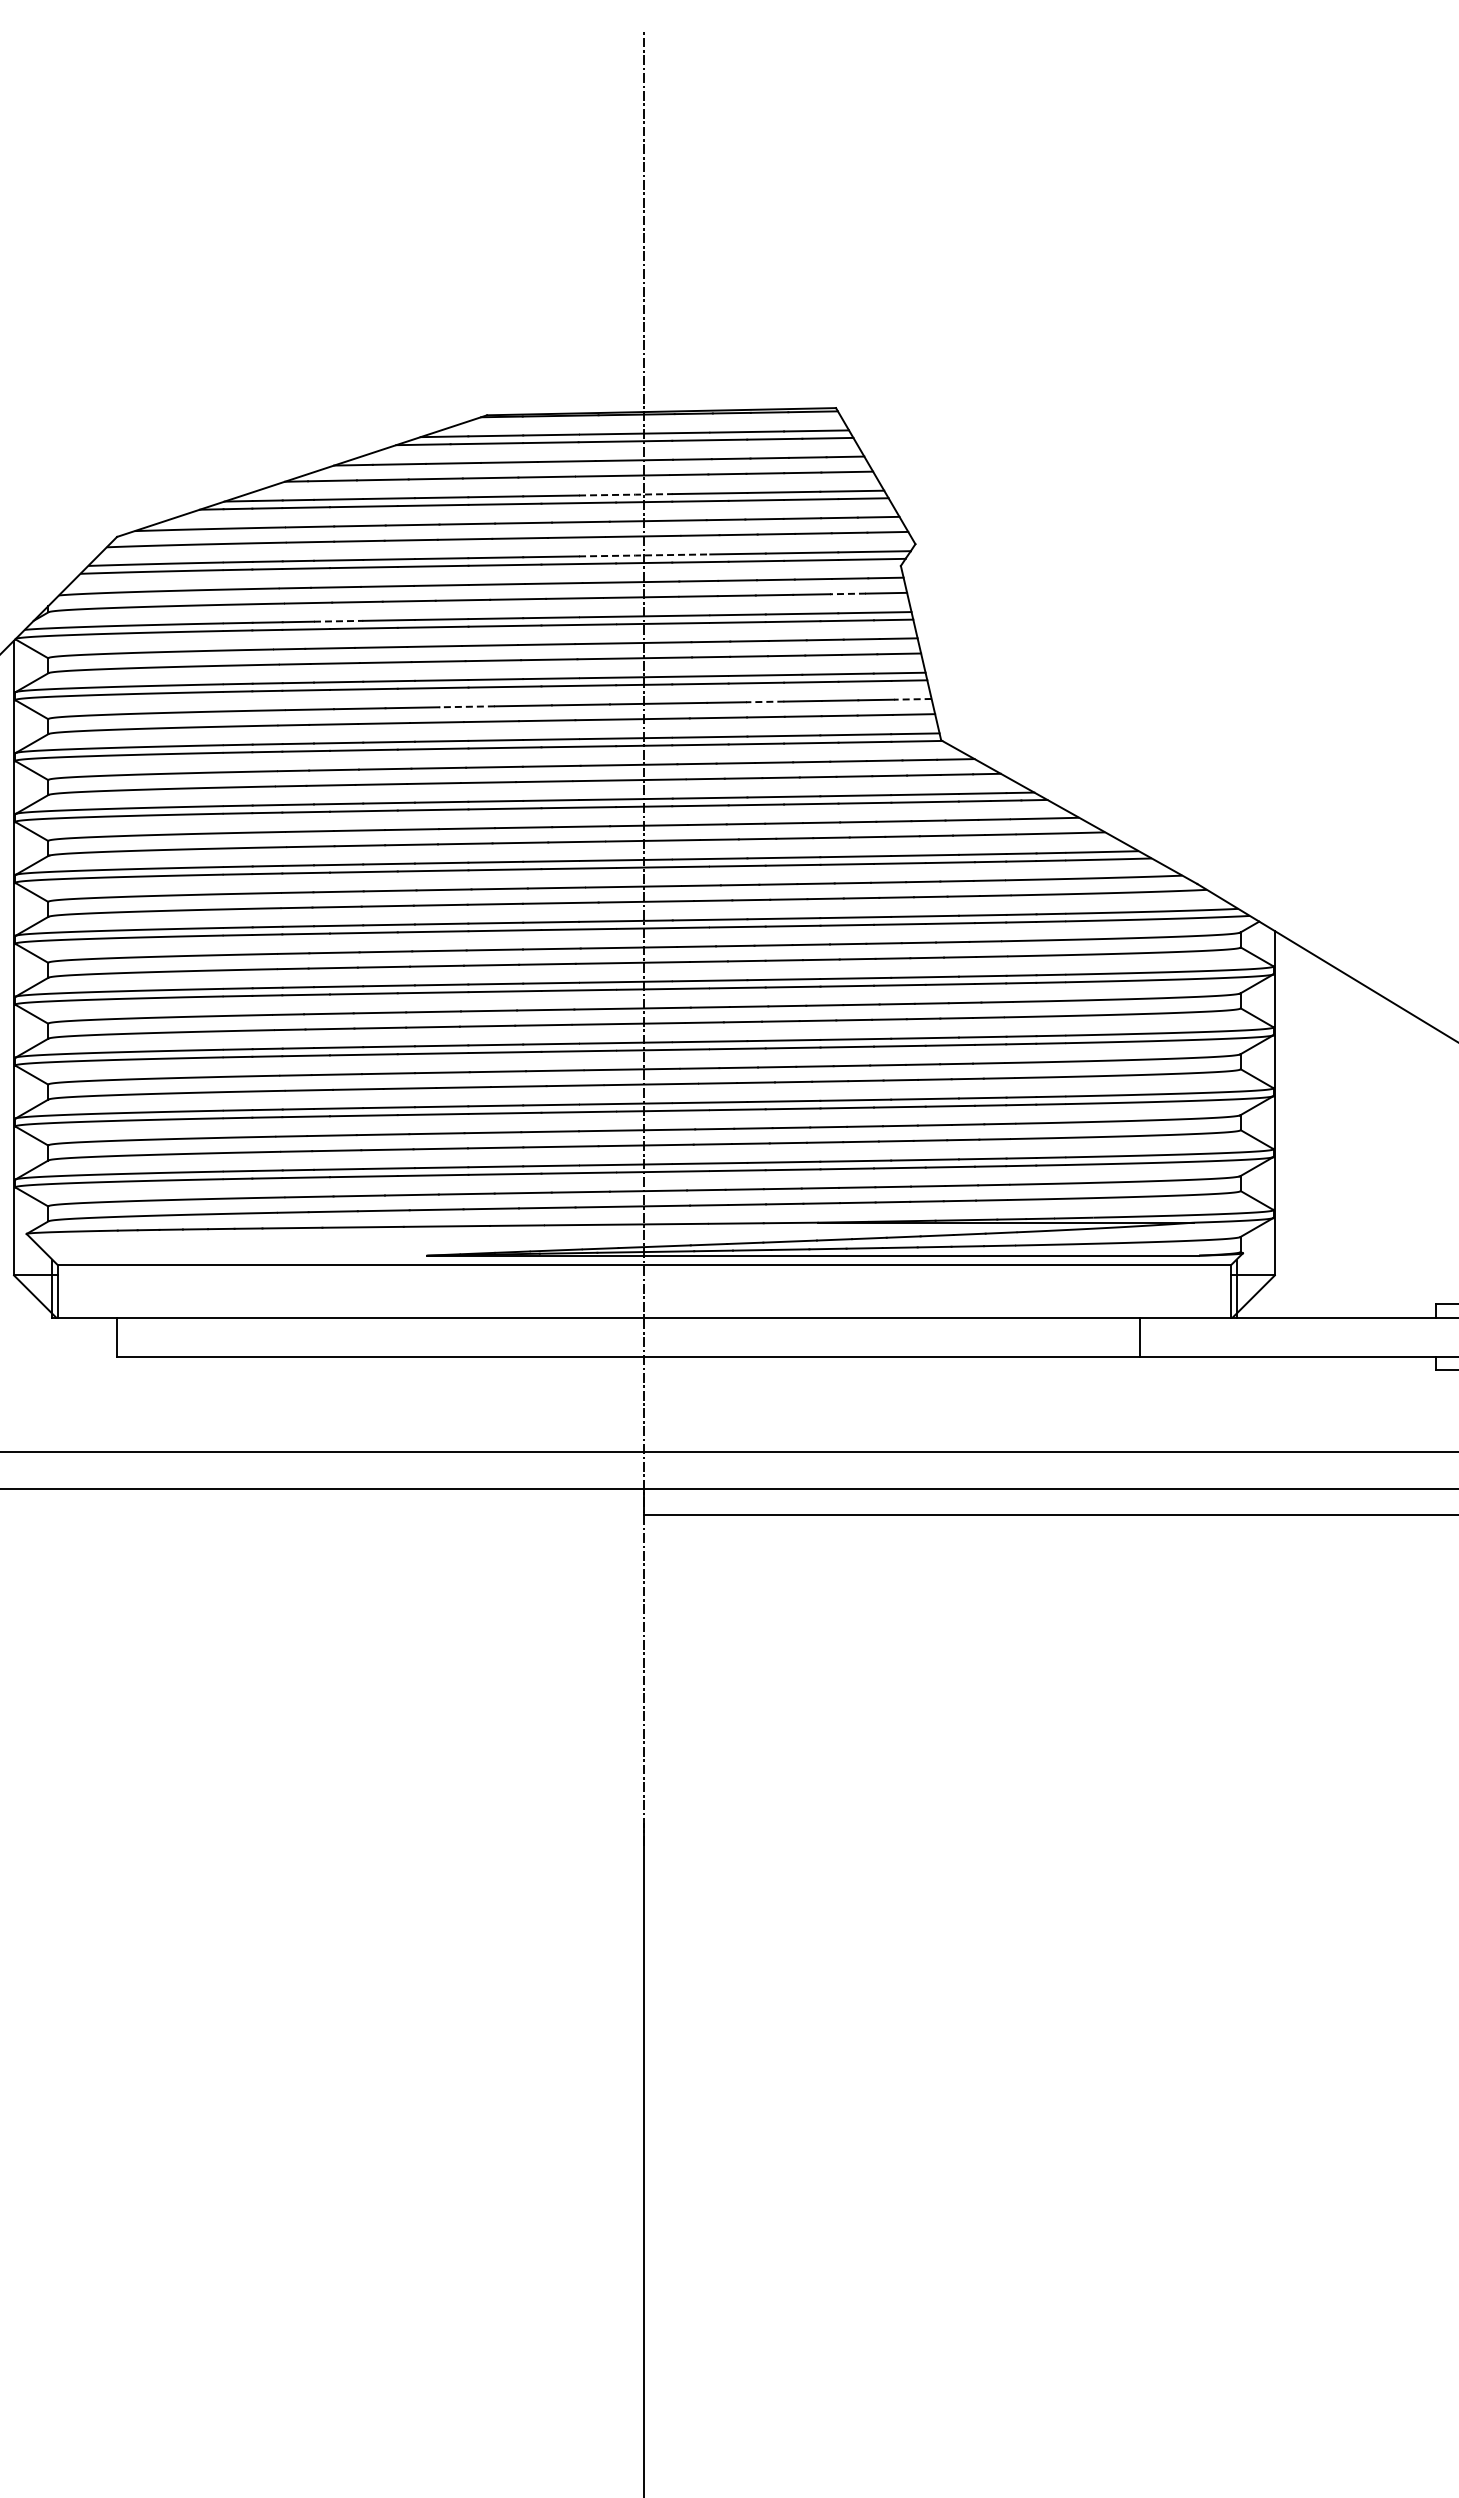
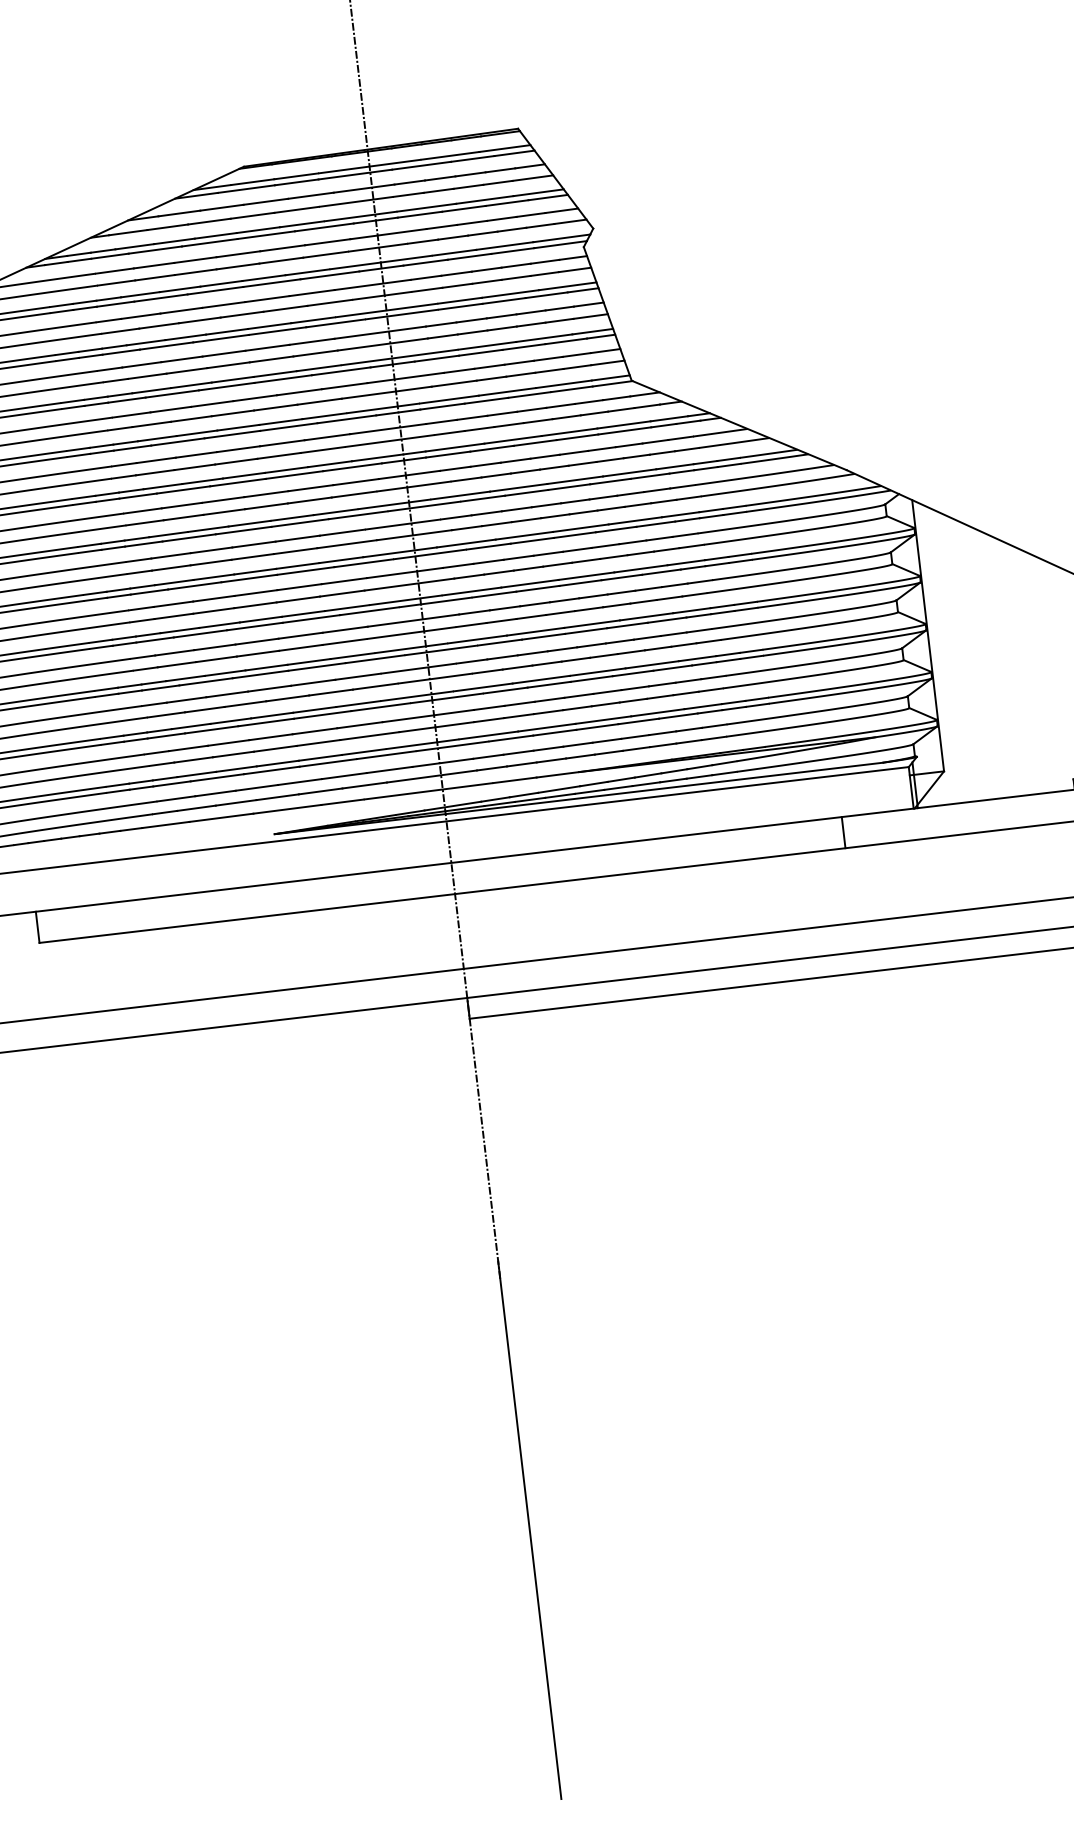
line: (626, 494) -> (361, 216), dashed -> solid
line: (644, 555) -> (380, 262), dashed -> solid
line: (847, 593) -> (544, 273), dashed -> solid
line: (338, 621) -> (145, 342), dashed -> solid
line: (912, 699) -> (605, 351), dashed -> solid
line: (764, 701) -> (488, 366), dashed -> solid
line: (467, 706) -> (255, 397), dashed -> solid

